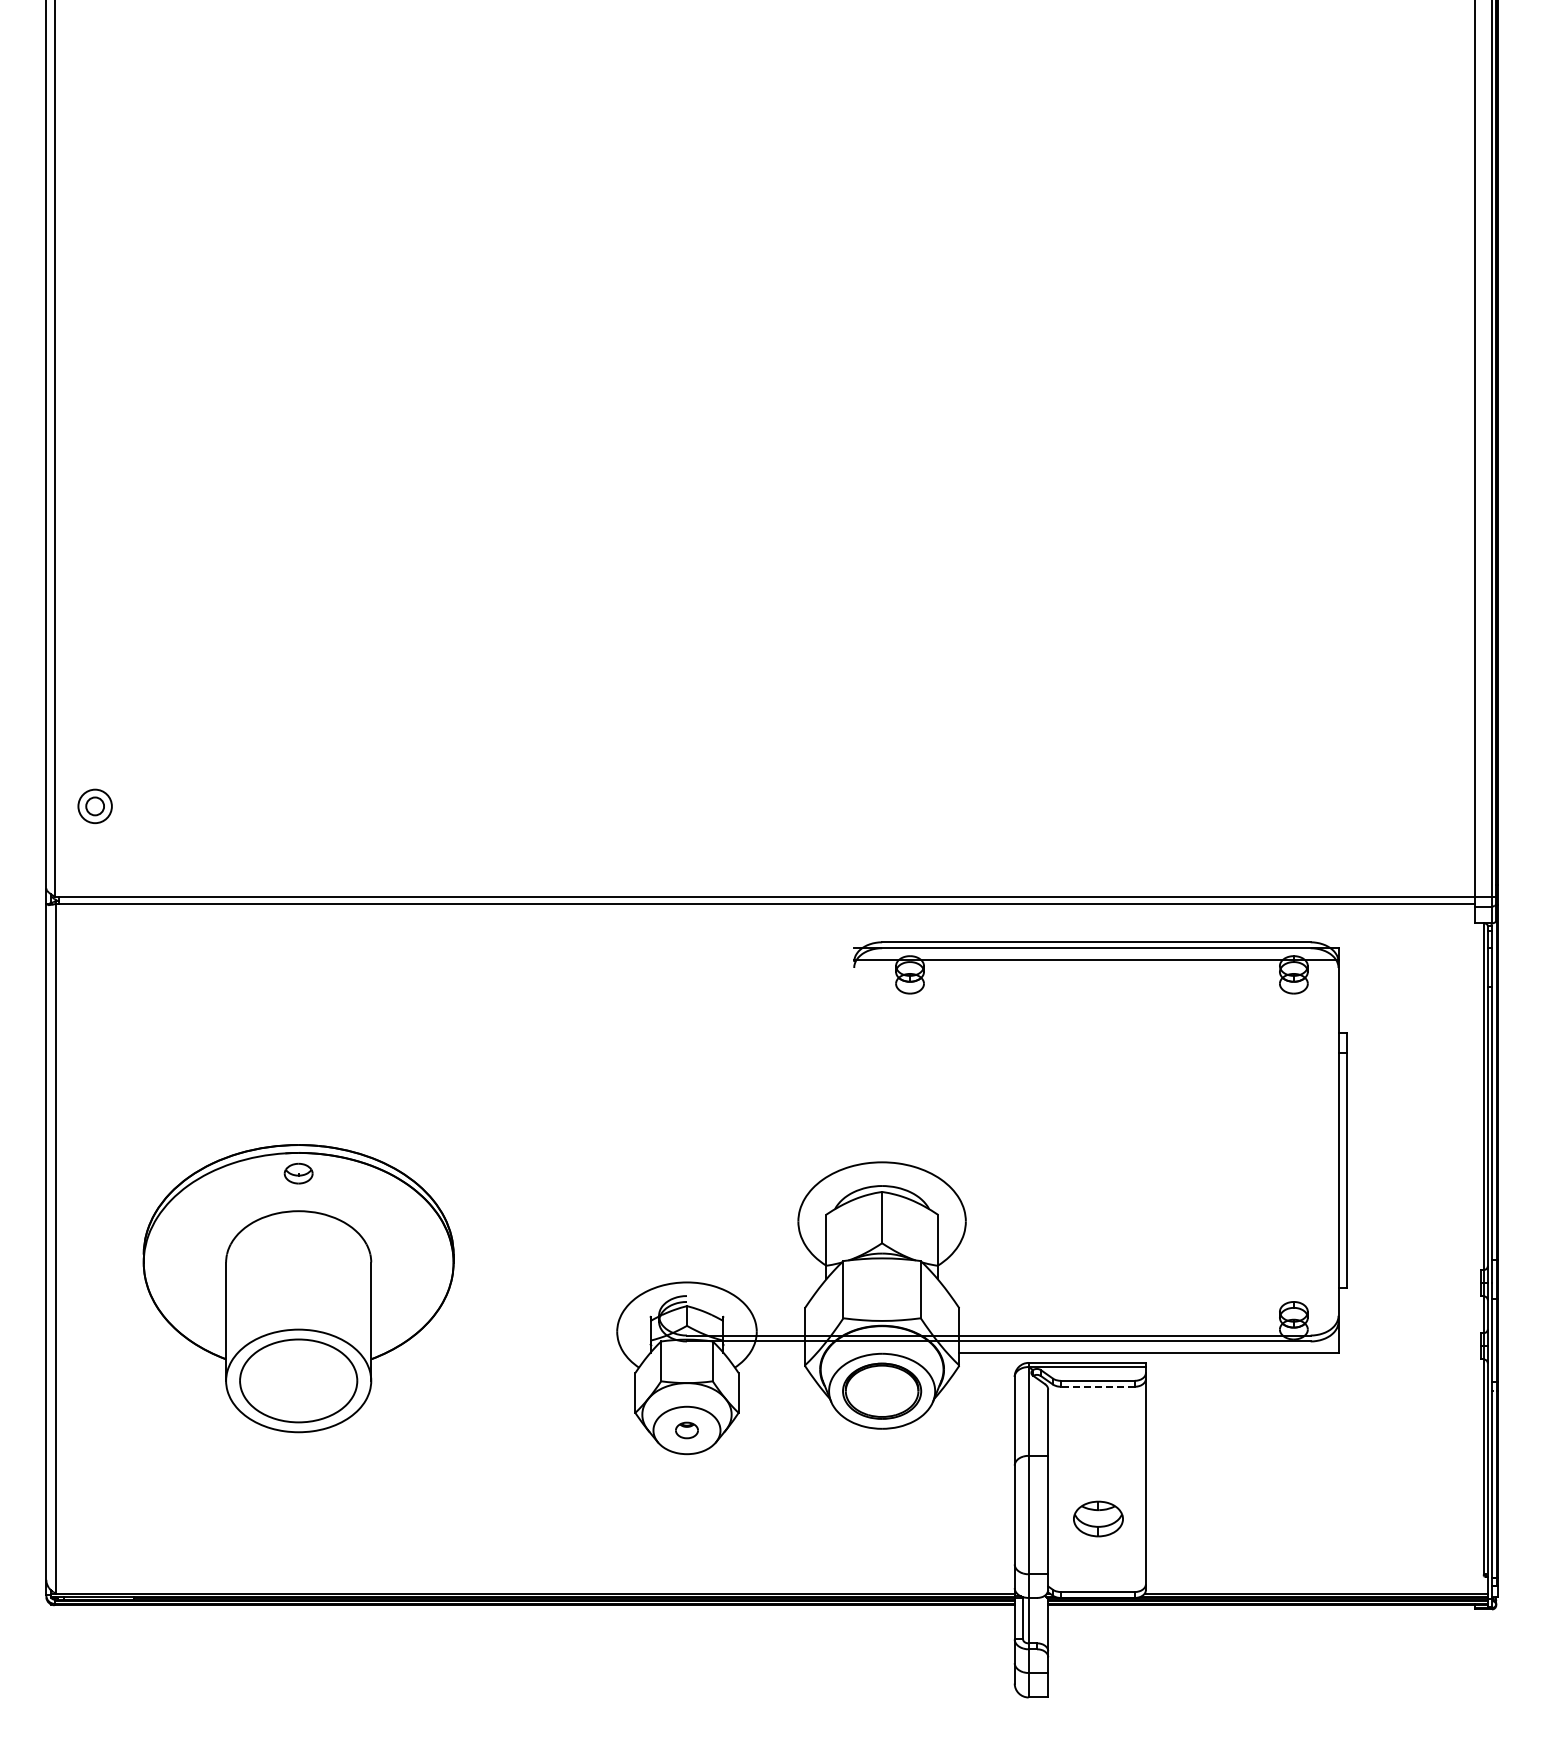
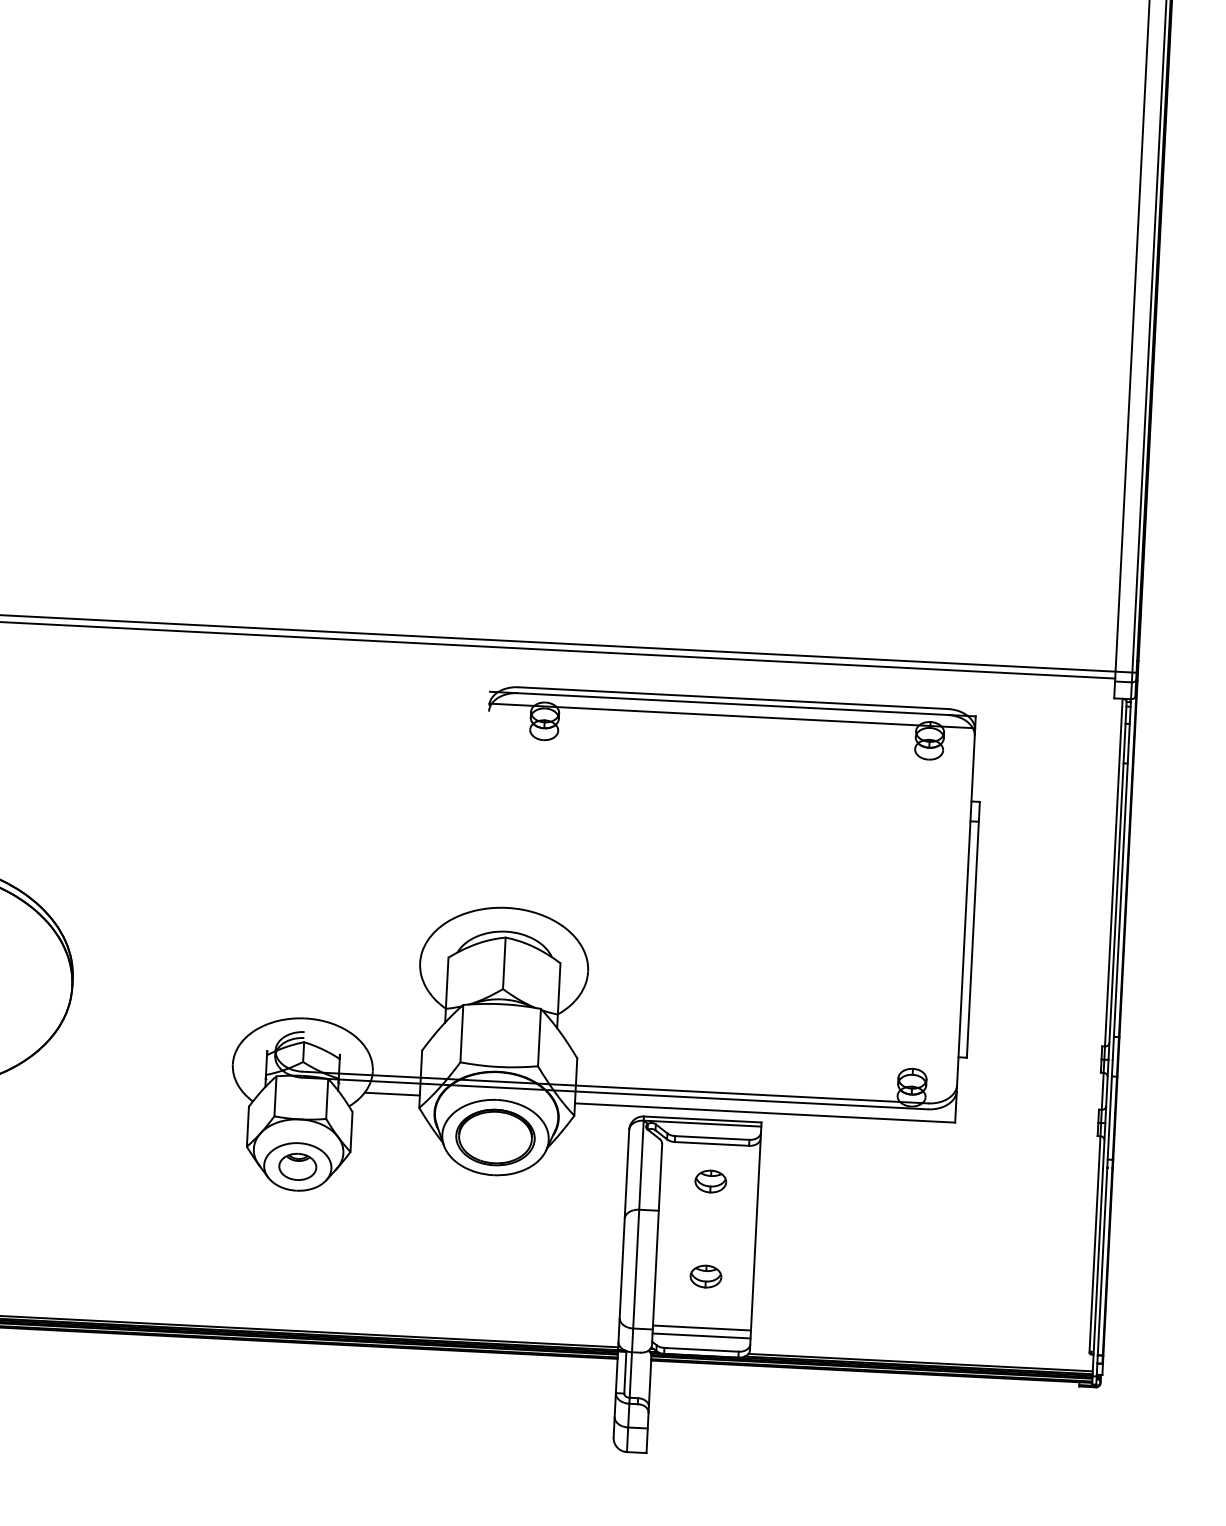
line: (776, 1353) -> (391, 1094), added
line: (1097, 1386) -> (711, 1143), dashed -> solid
part: (1098, 1423) -> (710, 1180), added
part: (686, 1430) -> (297, 1166), size x1.67
part: (1098, 1518) -> (706, 1276), size x0.62
line: (1096, 1570) -> (701, 1328), added
line: (1096, 1578) -> (701, 1336), added

